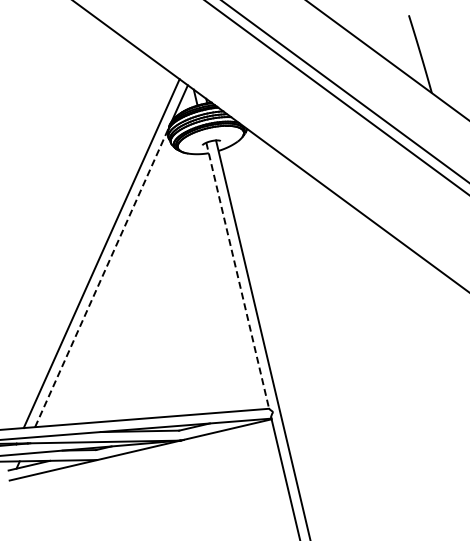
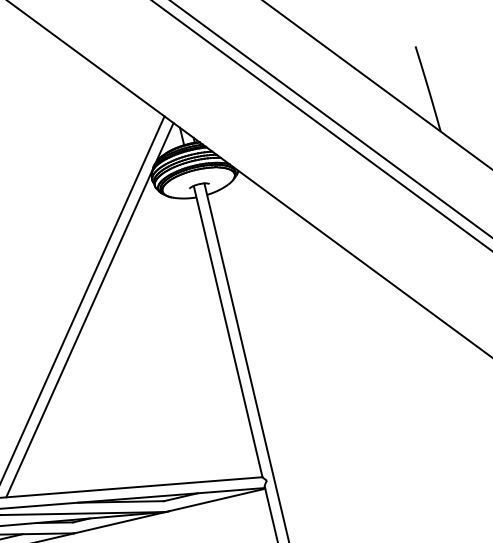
line: (237, 275) -> (227, 331), dashed -> solid
line: (102, 276) -> (80, 332), dashed -> solid

